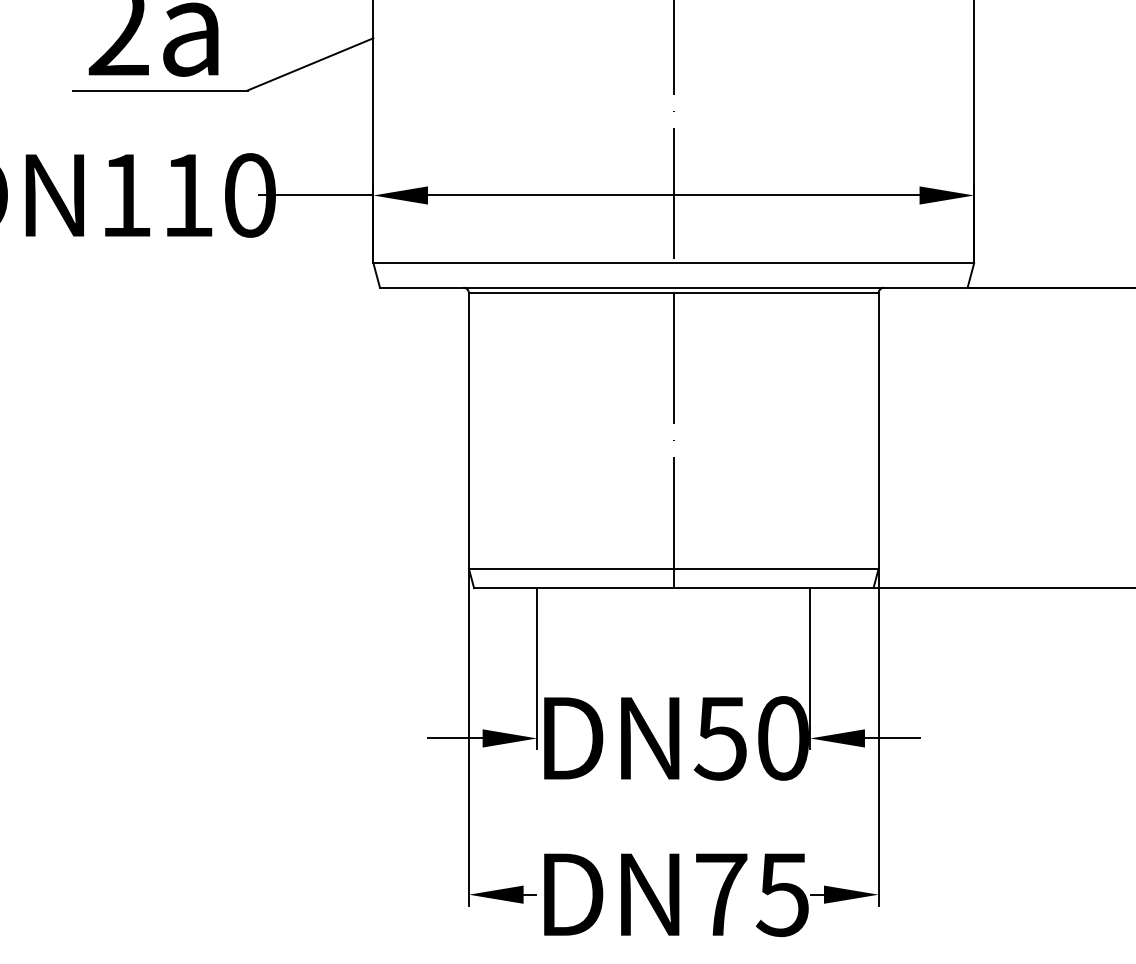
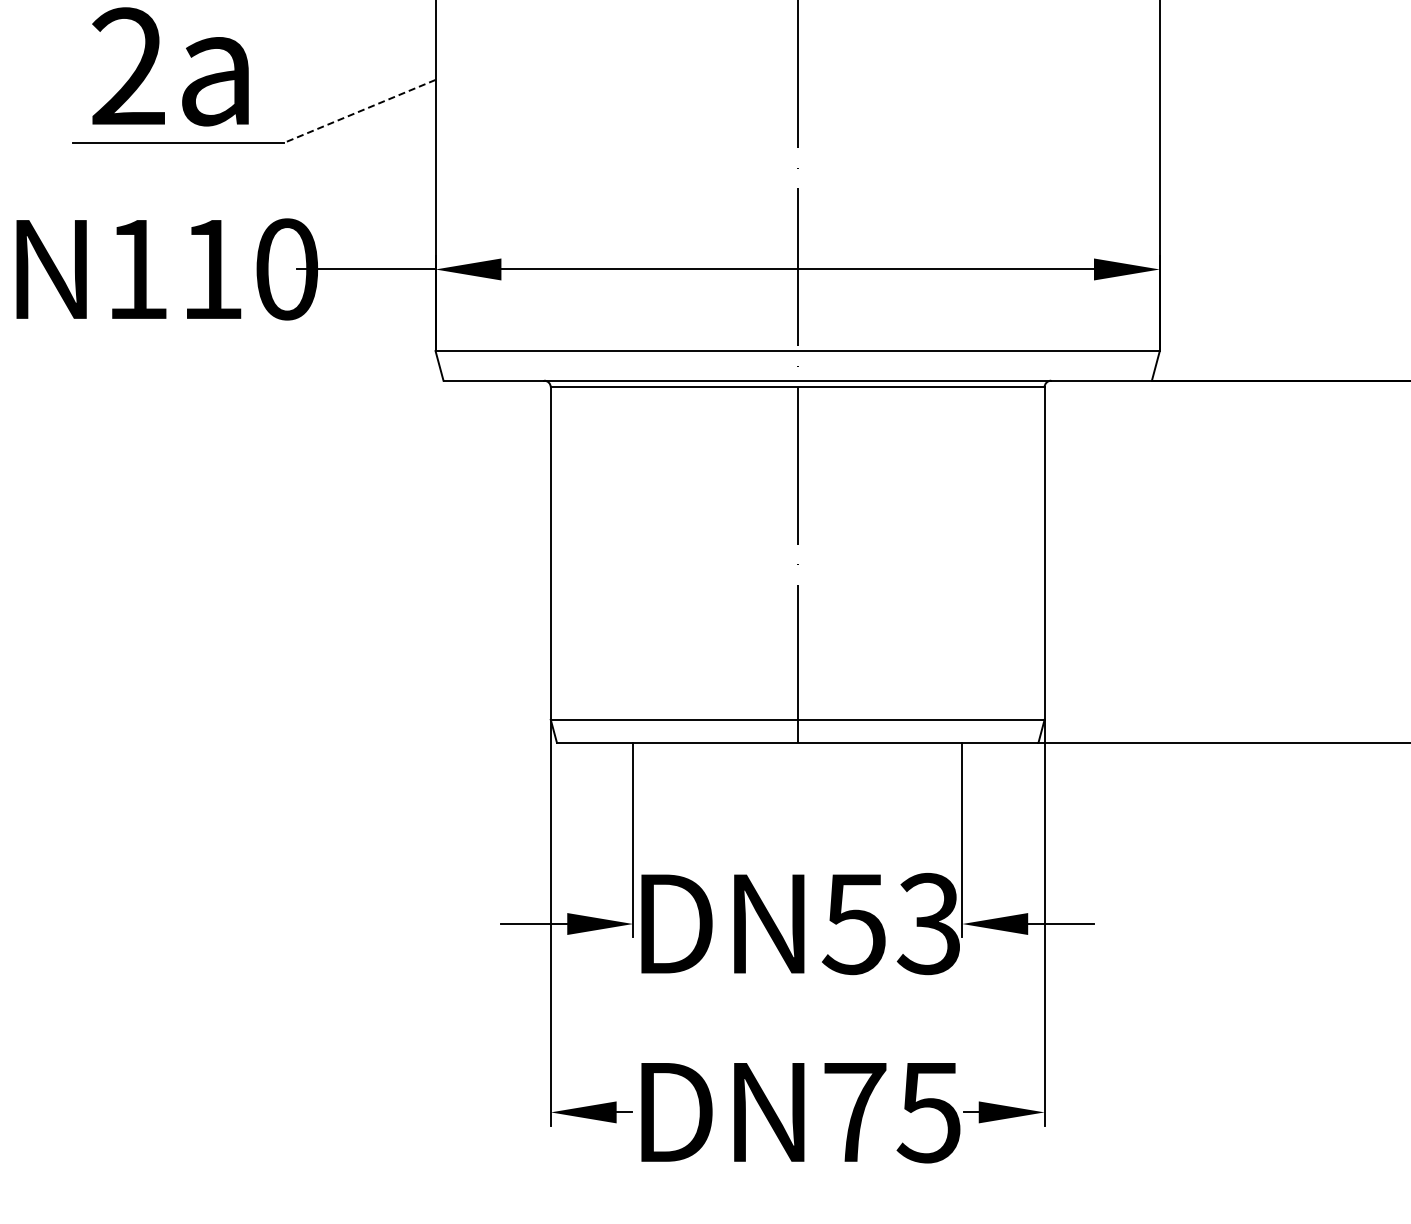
line: (310, 64) -> (359, 111), solid -> dashed
text: (782, 738) -> (928, 923), DN50 -> DN53

